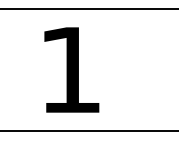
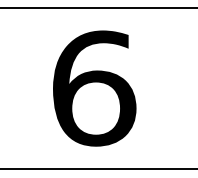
text: (70, 69) -> (93, 87), 1 -> 6

